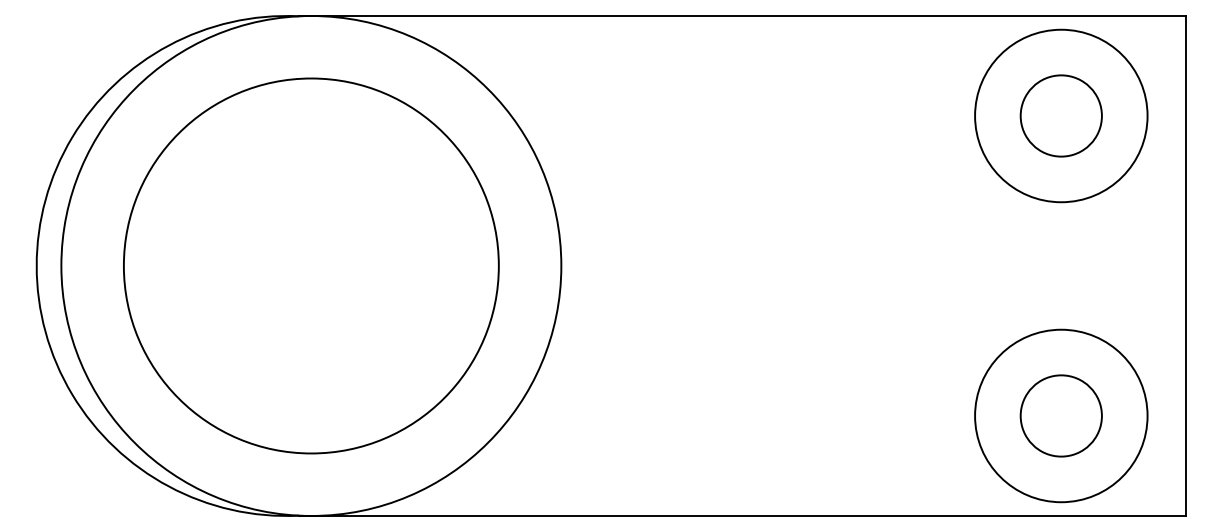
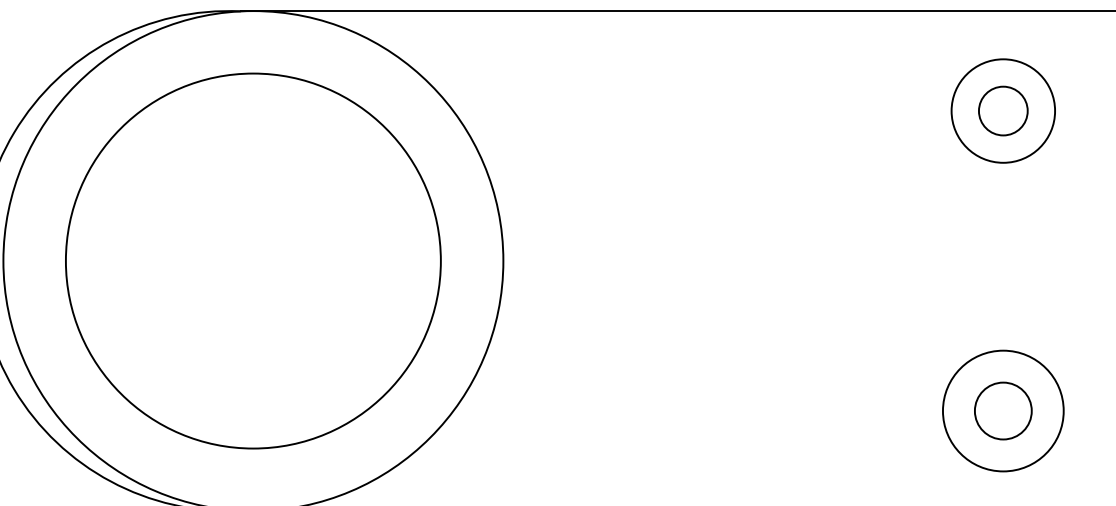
circle: (1060, 115) -> (1002, 110), size x0.6
circle: (1061, 115) -> (1003, 110), size x0.6
circle: (1060, 415) -> (1002, 410), size x0.7
circle: (1061, 415) -> (1003, 410), size x0.7

